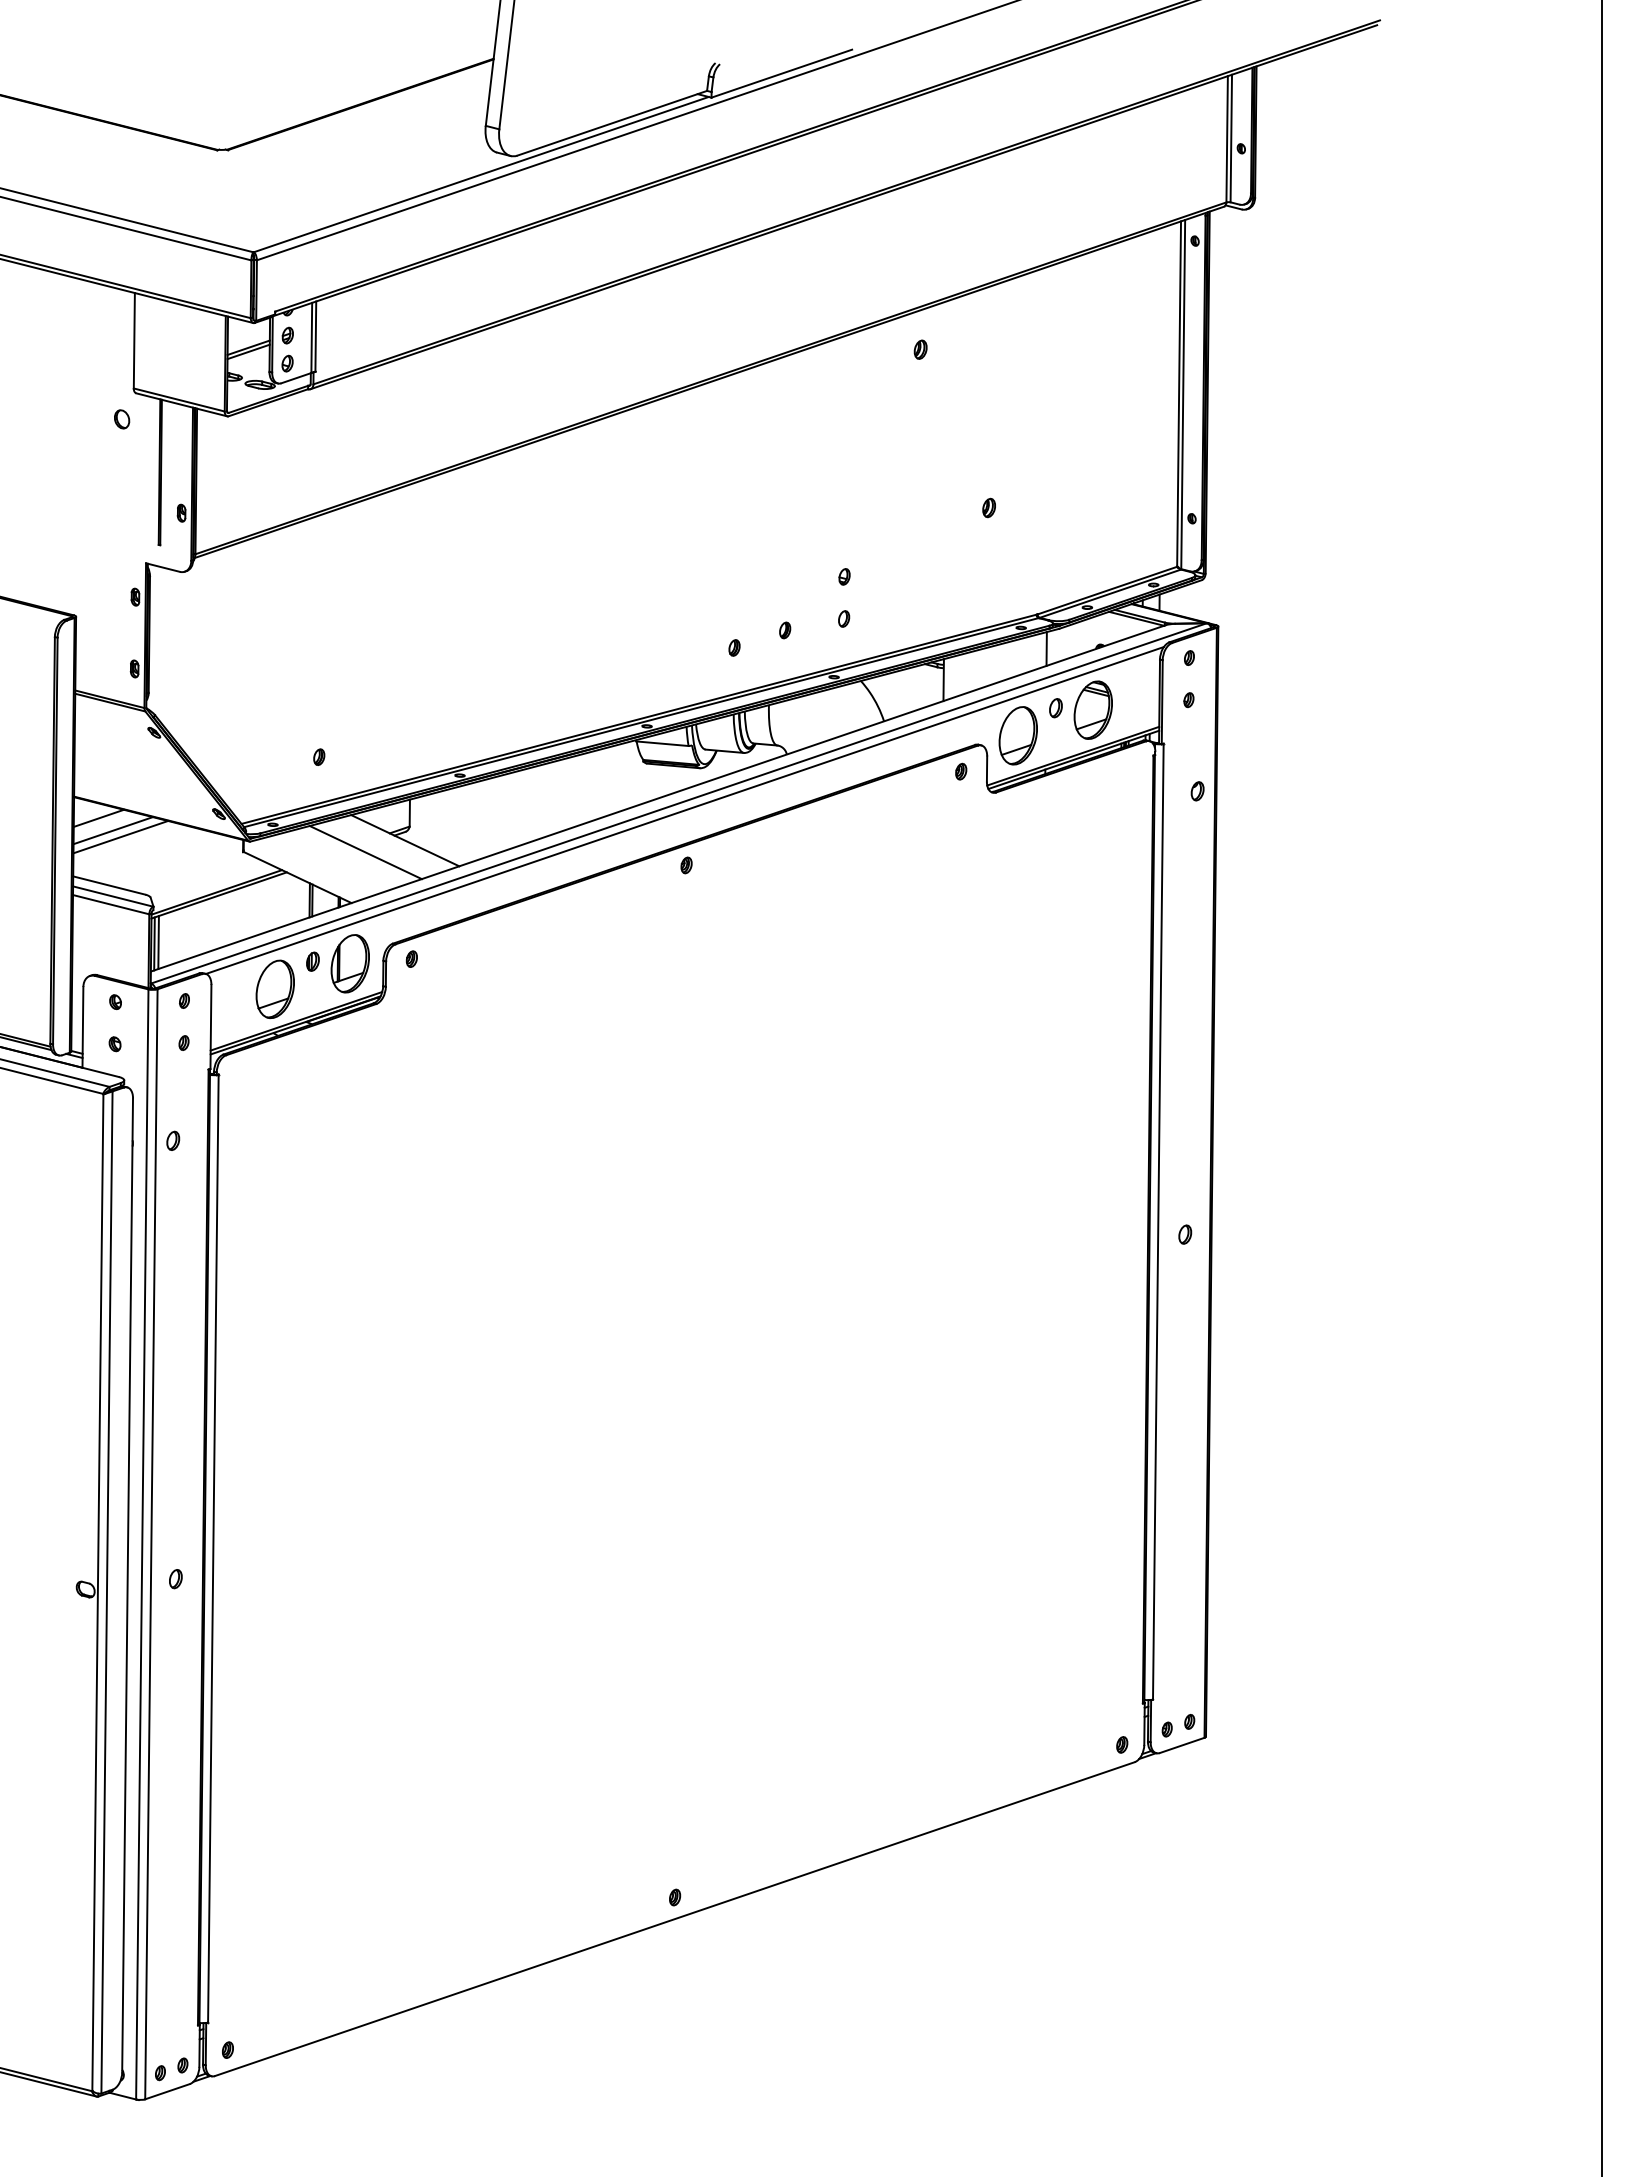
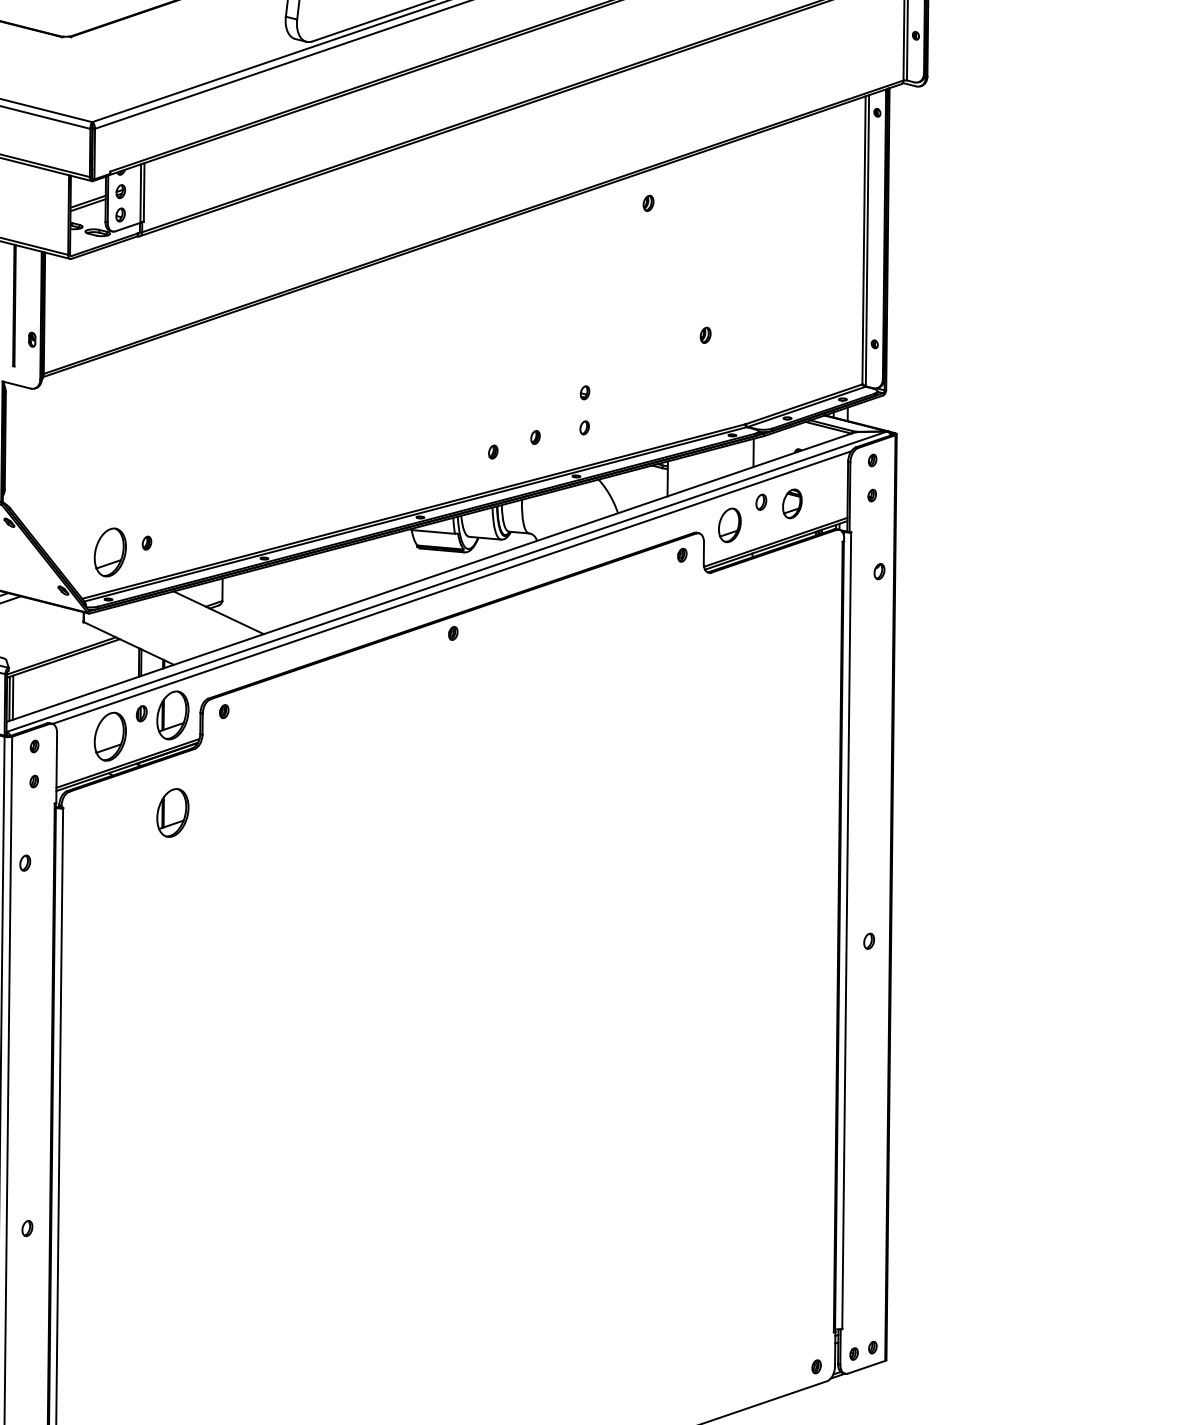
part: (1092, 709) -> (791, 503), size x0.6
part: (1017, 735) -> (729, 525), size x0.7
part: (274, 767) -> (109, 551), added
line: (365, 852) -> (185, 622), removed
part: (349, 1080) -> (172, 812), added

